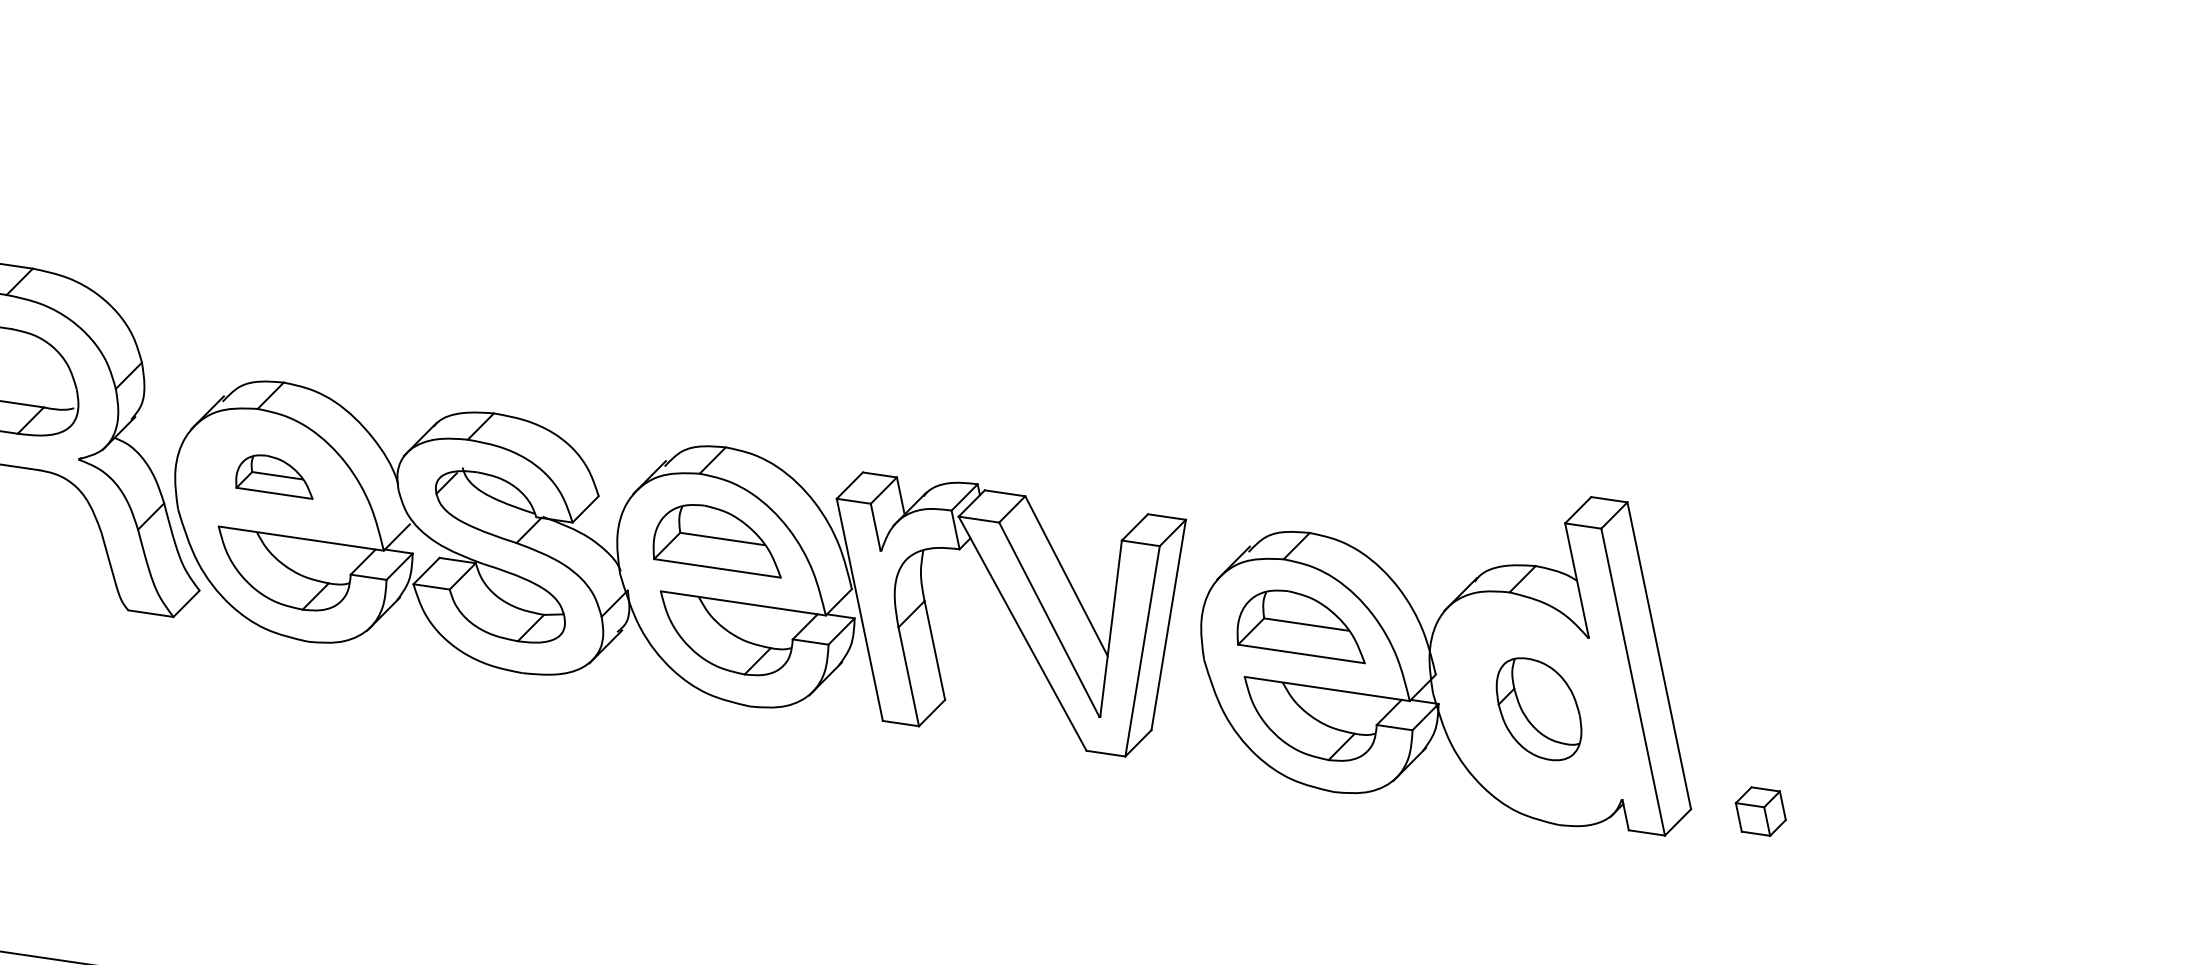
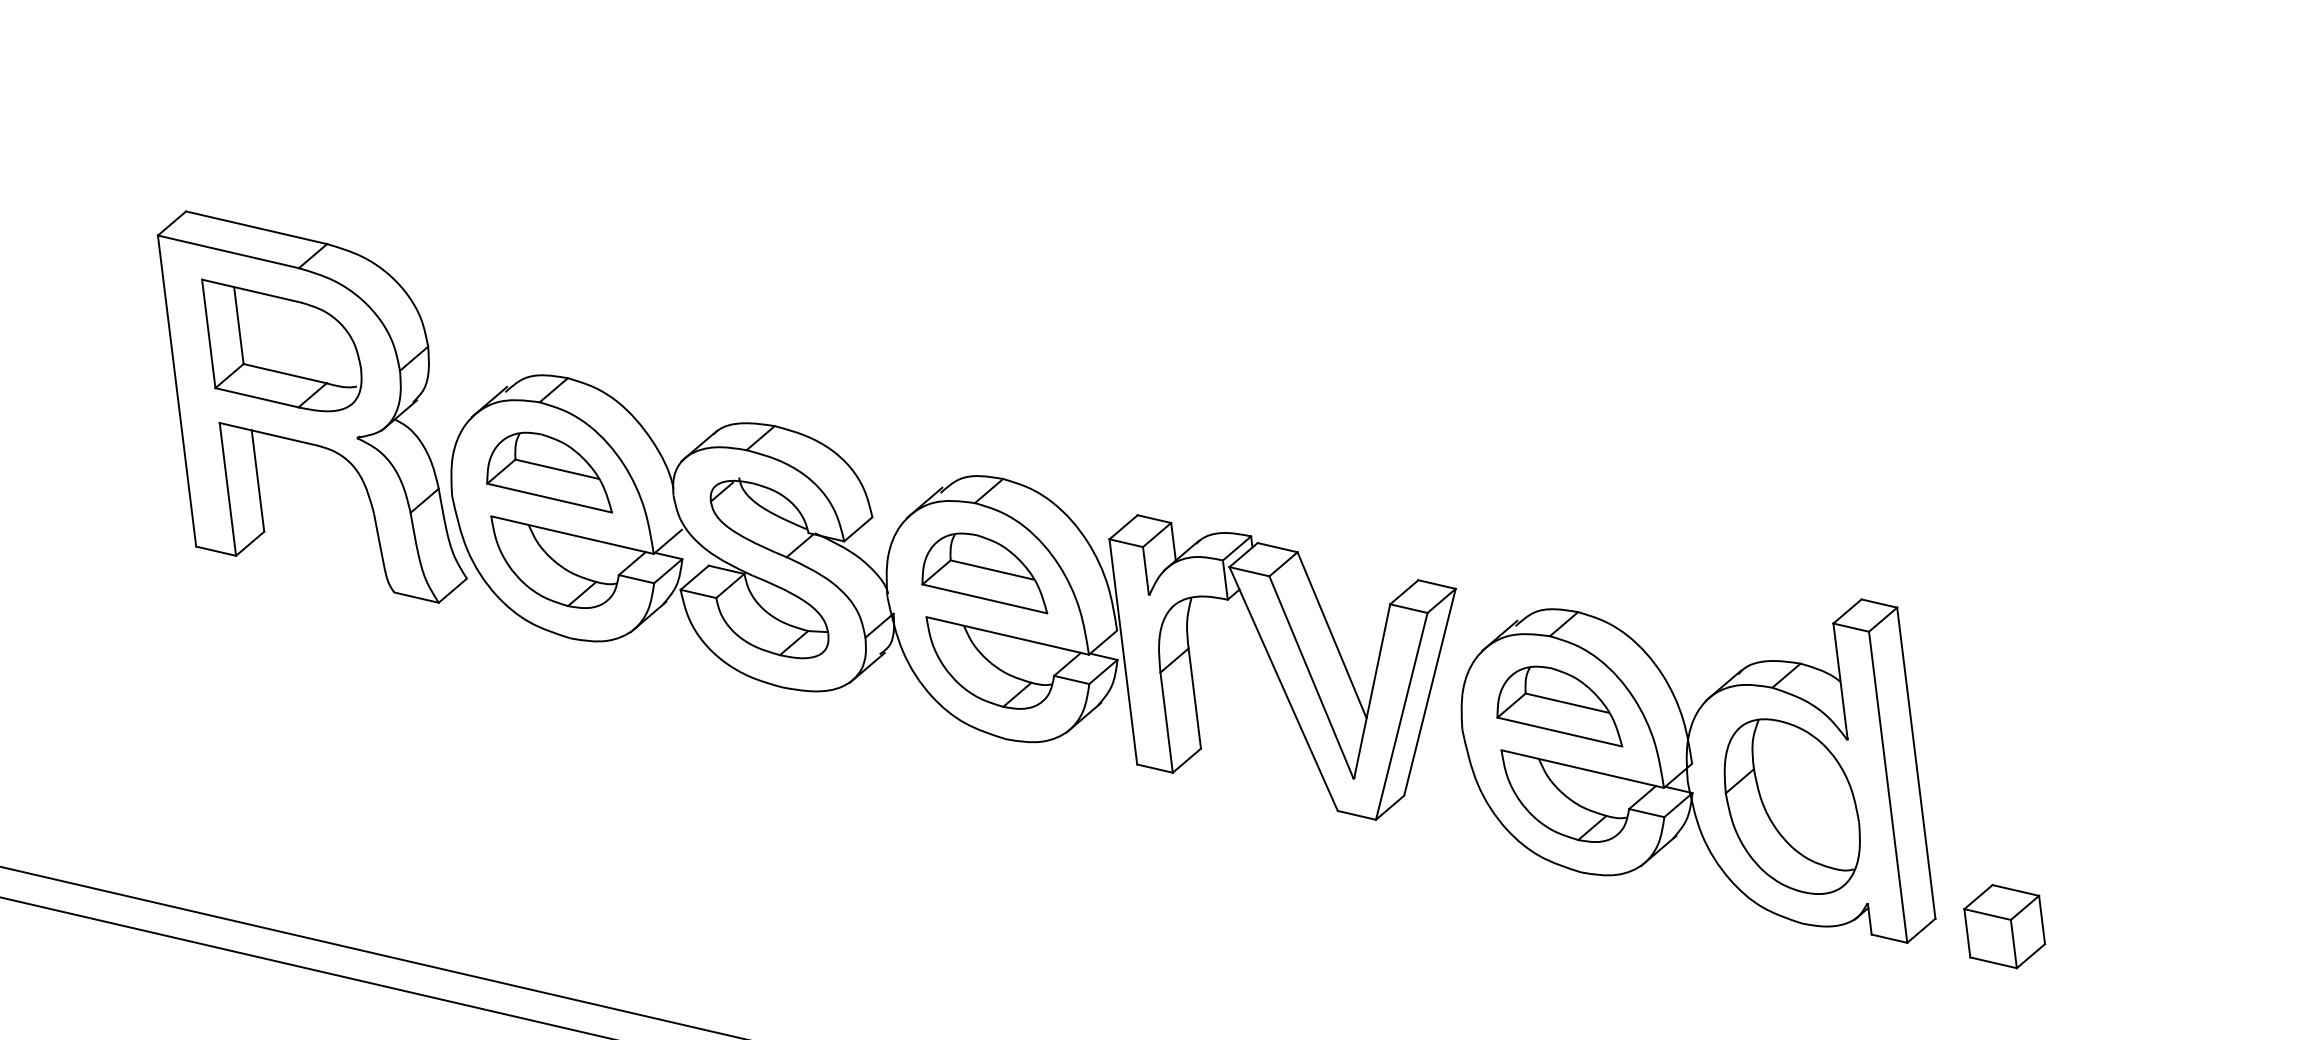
part: (273, 478) -> (549, 472), size x1.67
part: (1538, 709) -> (1791, 806), size x1.67
part: (1760, 811) -> (2004, 926), size x1.67

